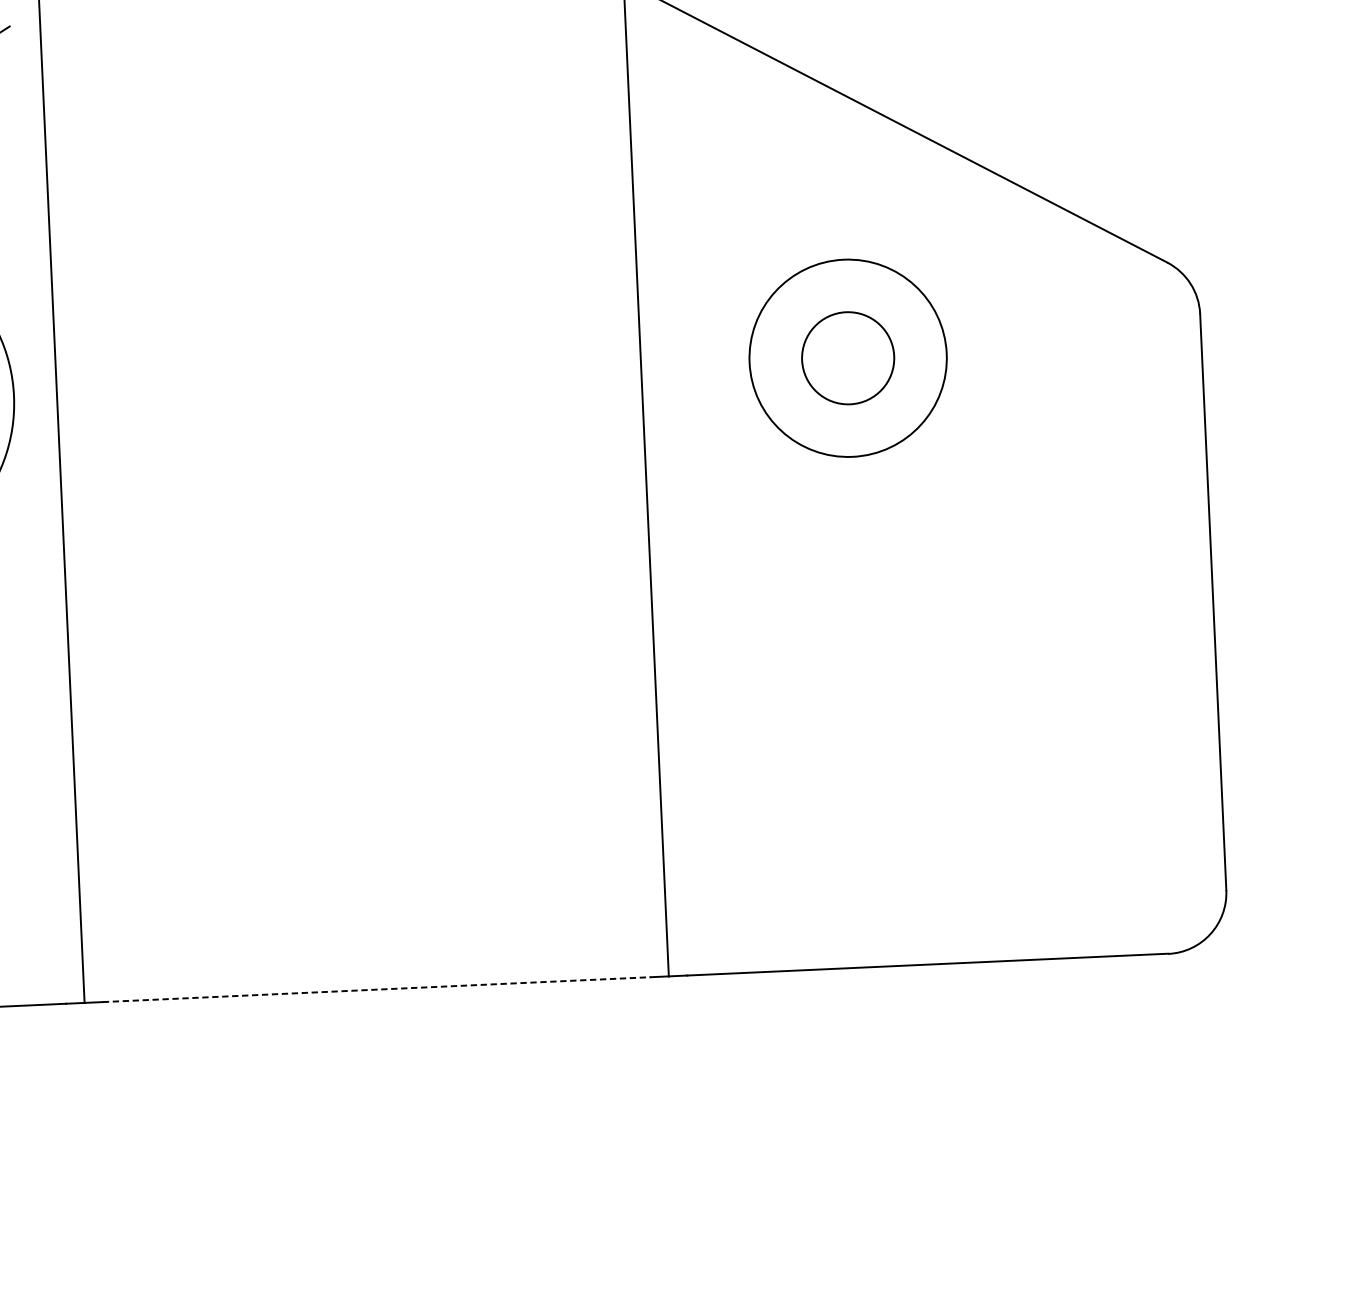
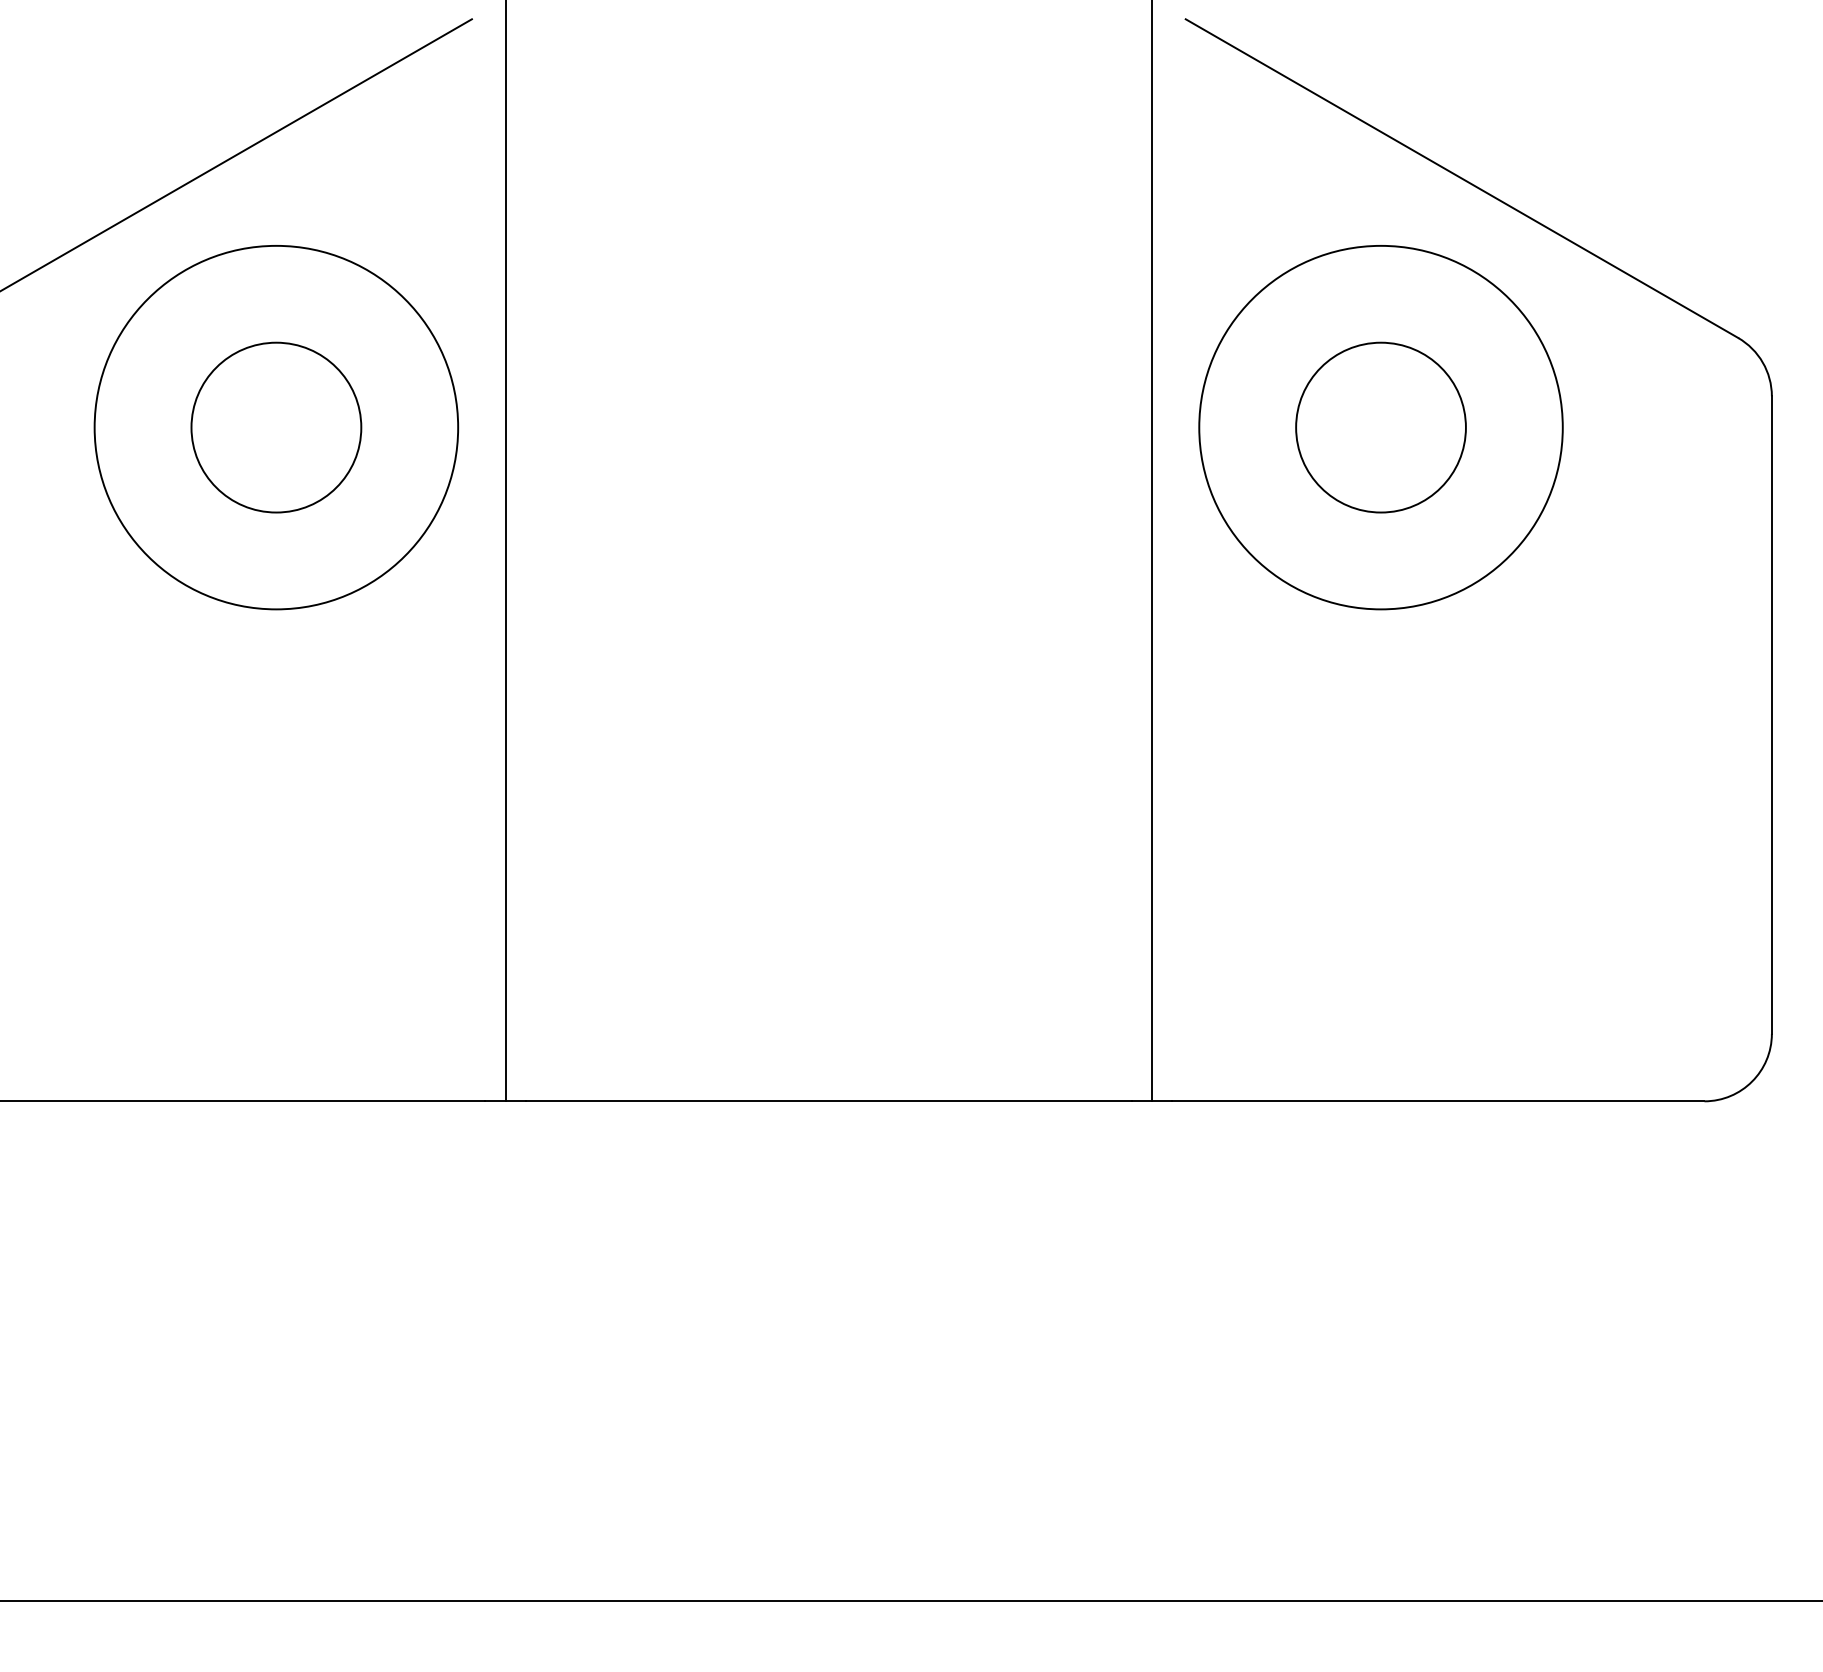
circle: (847, 358) -> (1380, 427), size x1.67
circle: (847, 358) -> (1380, 427), size x1.67
line: (377, 990) -> (829, 1101), dashed -> solid

